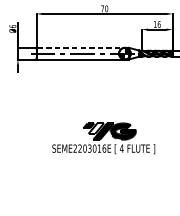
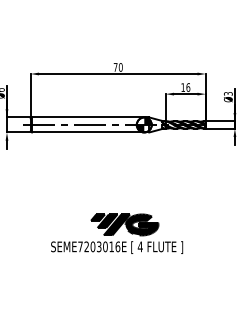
line: (83, 47) -> (90, 117), dashed -> solid
fill: (96, 128) -> (107, 220), added
text: (75, 148) -> (80, 246), SEME2203016E -> SEME7203016E

